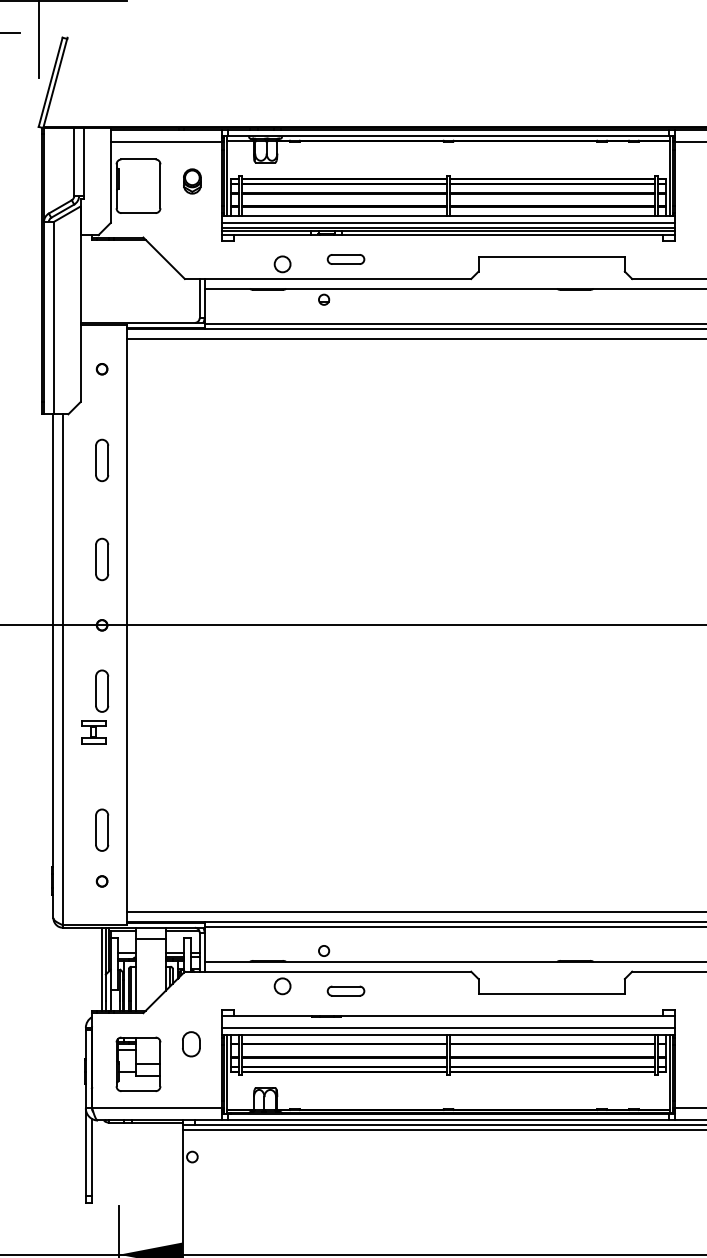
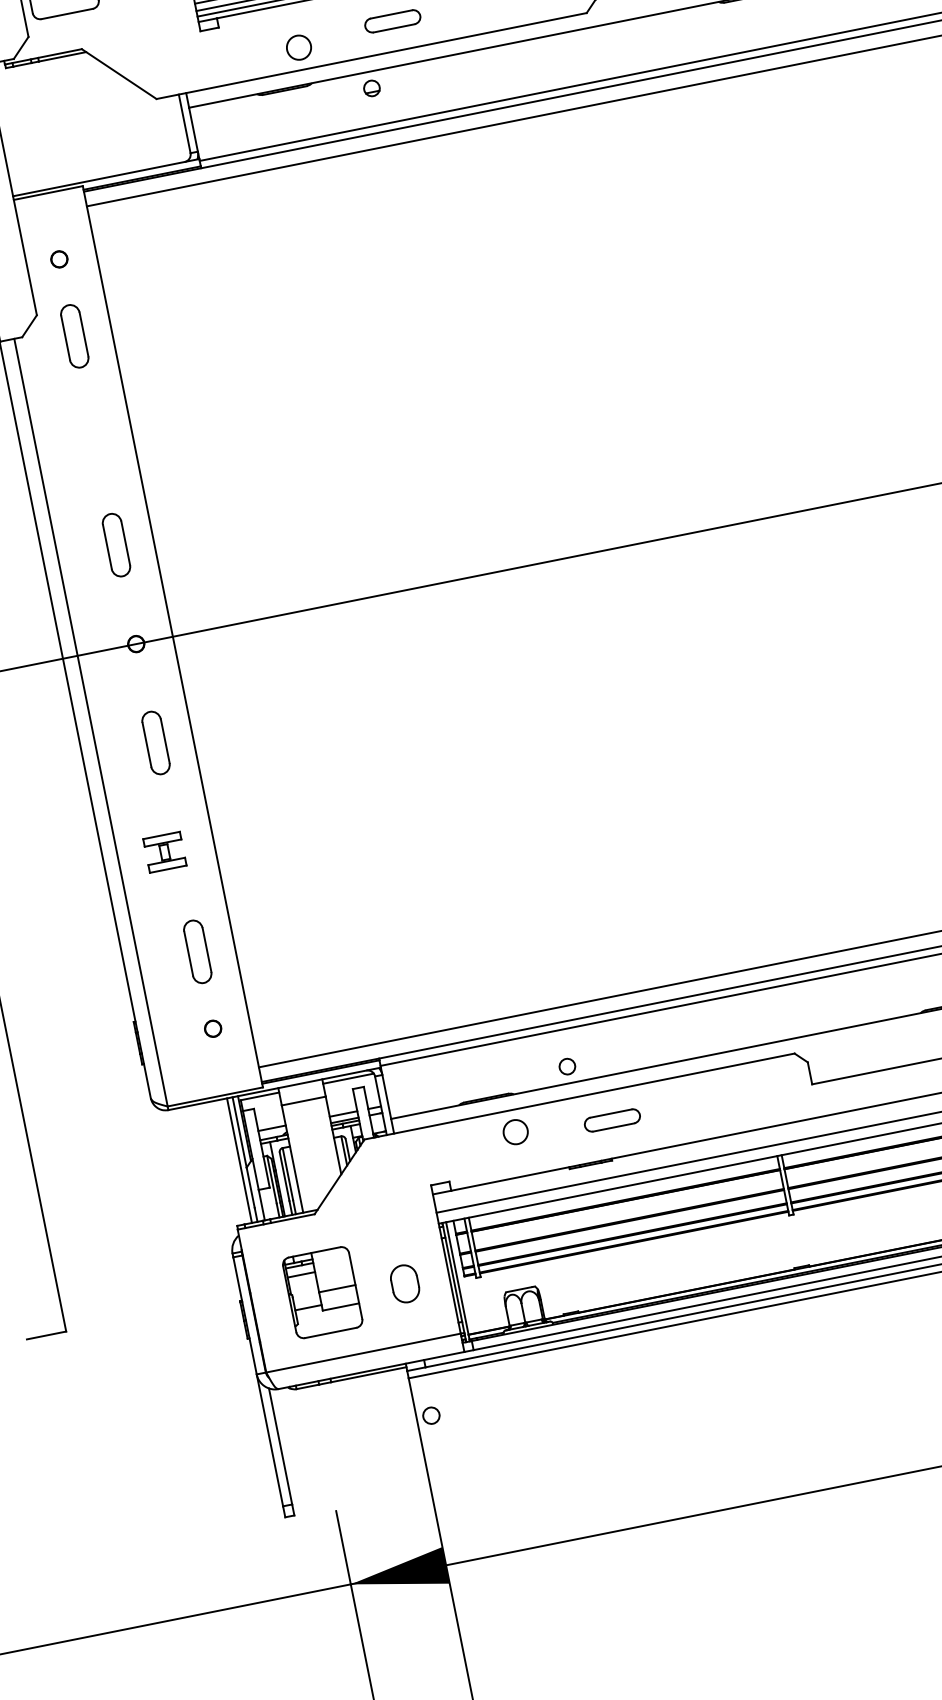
part: (102, 460) -> (75, 336), moved
part: (93, 732) -> (164, 852), moved
part: (191, 1044) -> (405, 1284), moved

